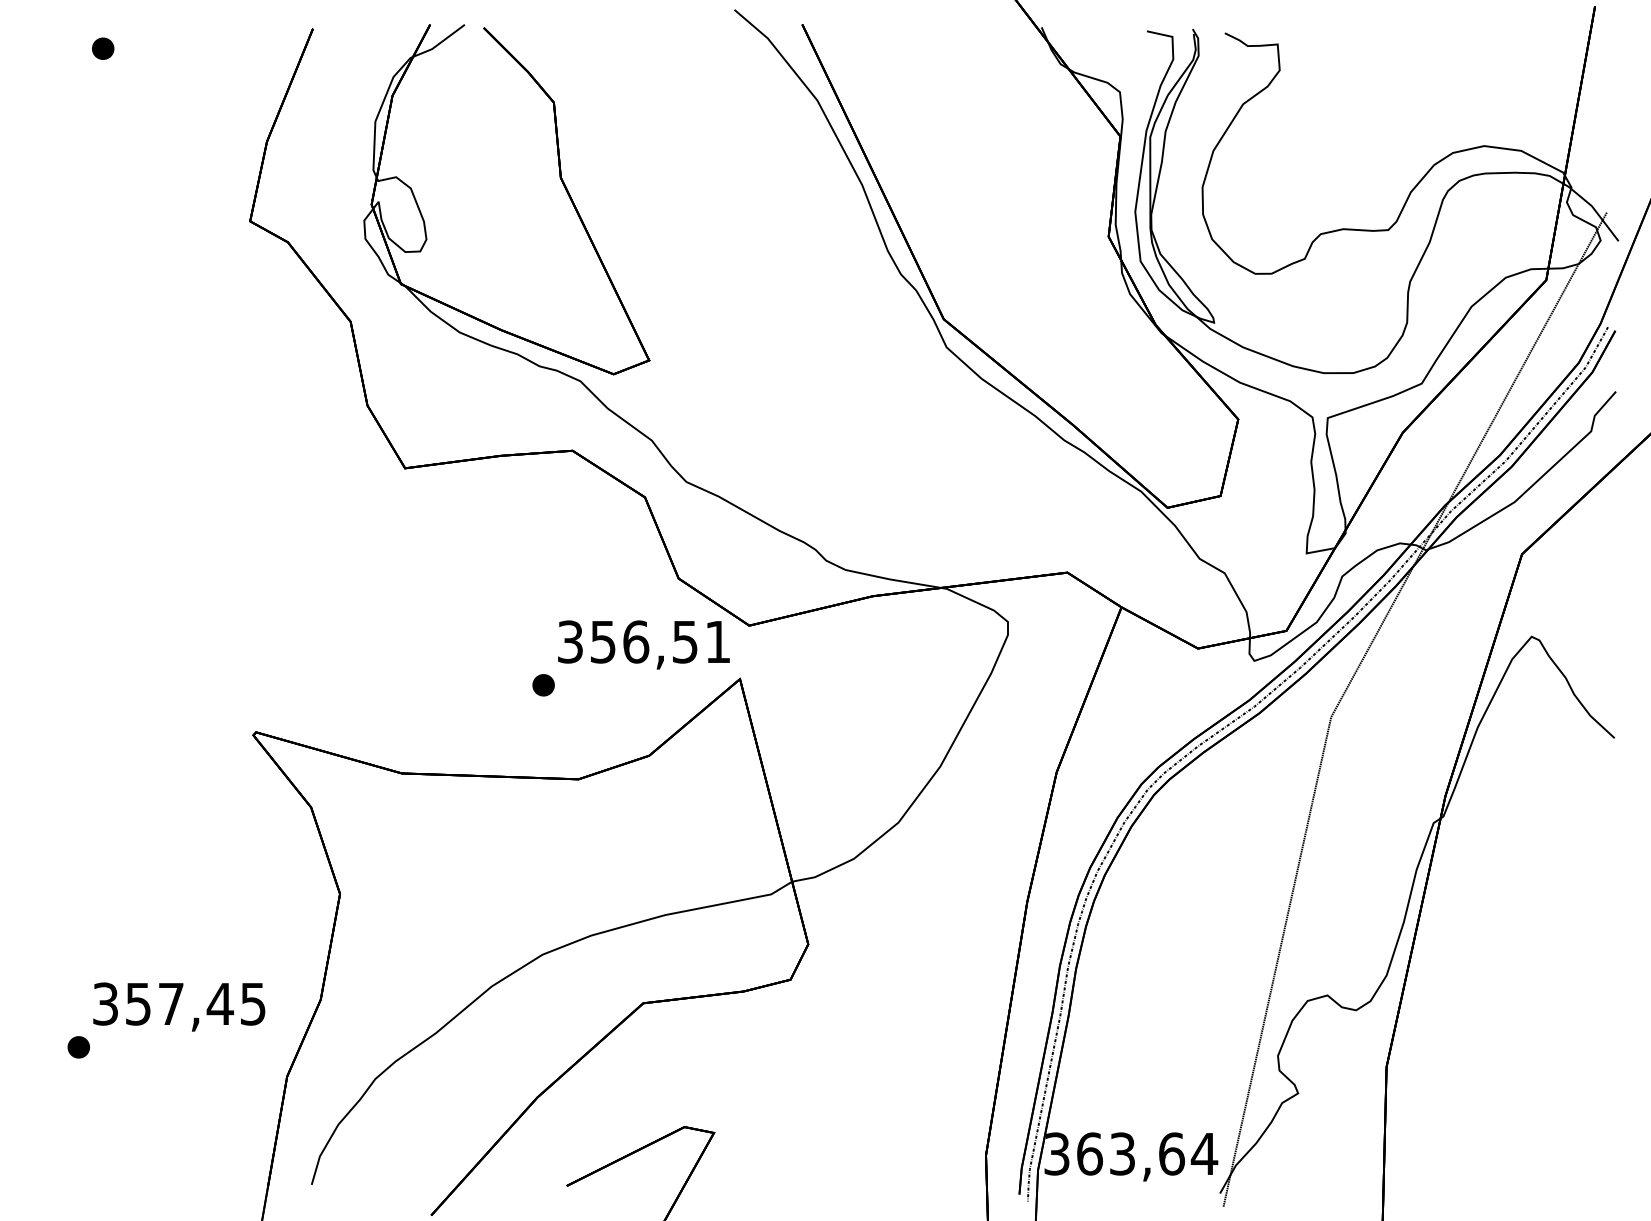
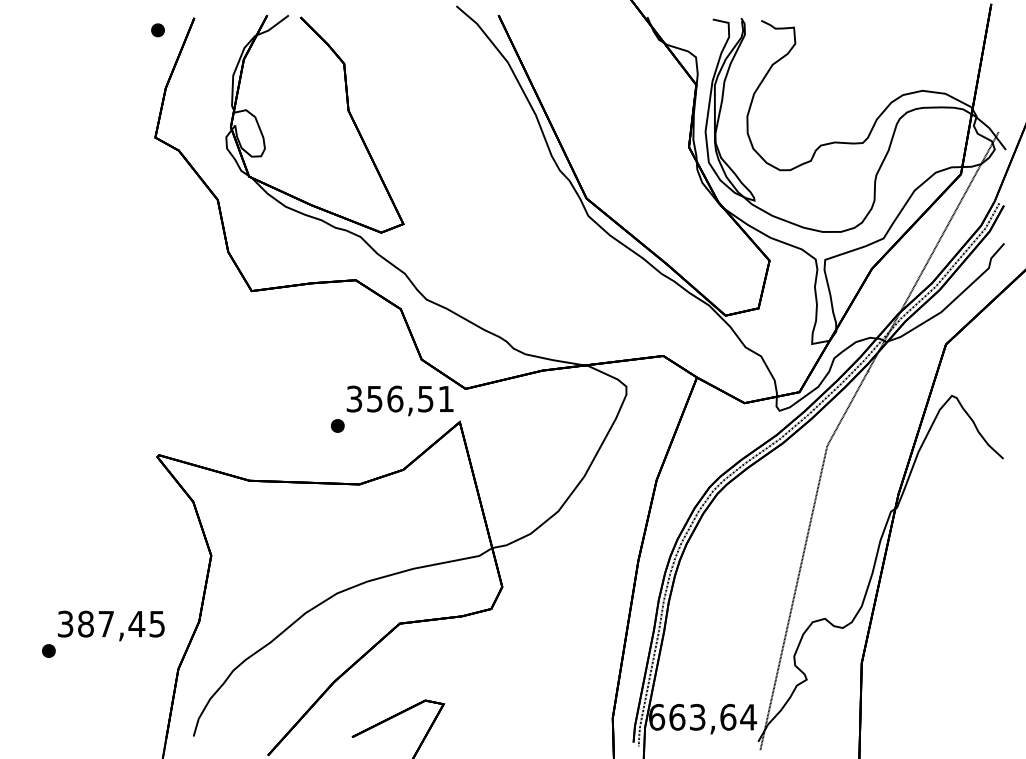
part: (102, 49) -> (157, 30), moved
text: (137, 1003) -> (85, 623), 357,45 -> 387,45
text: (1057, 1152) -> (657, 716), 363,64 -> 663,64

